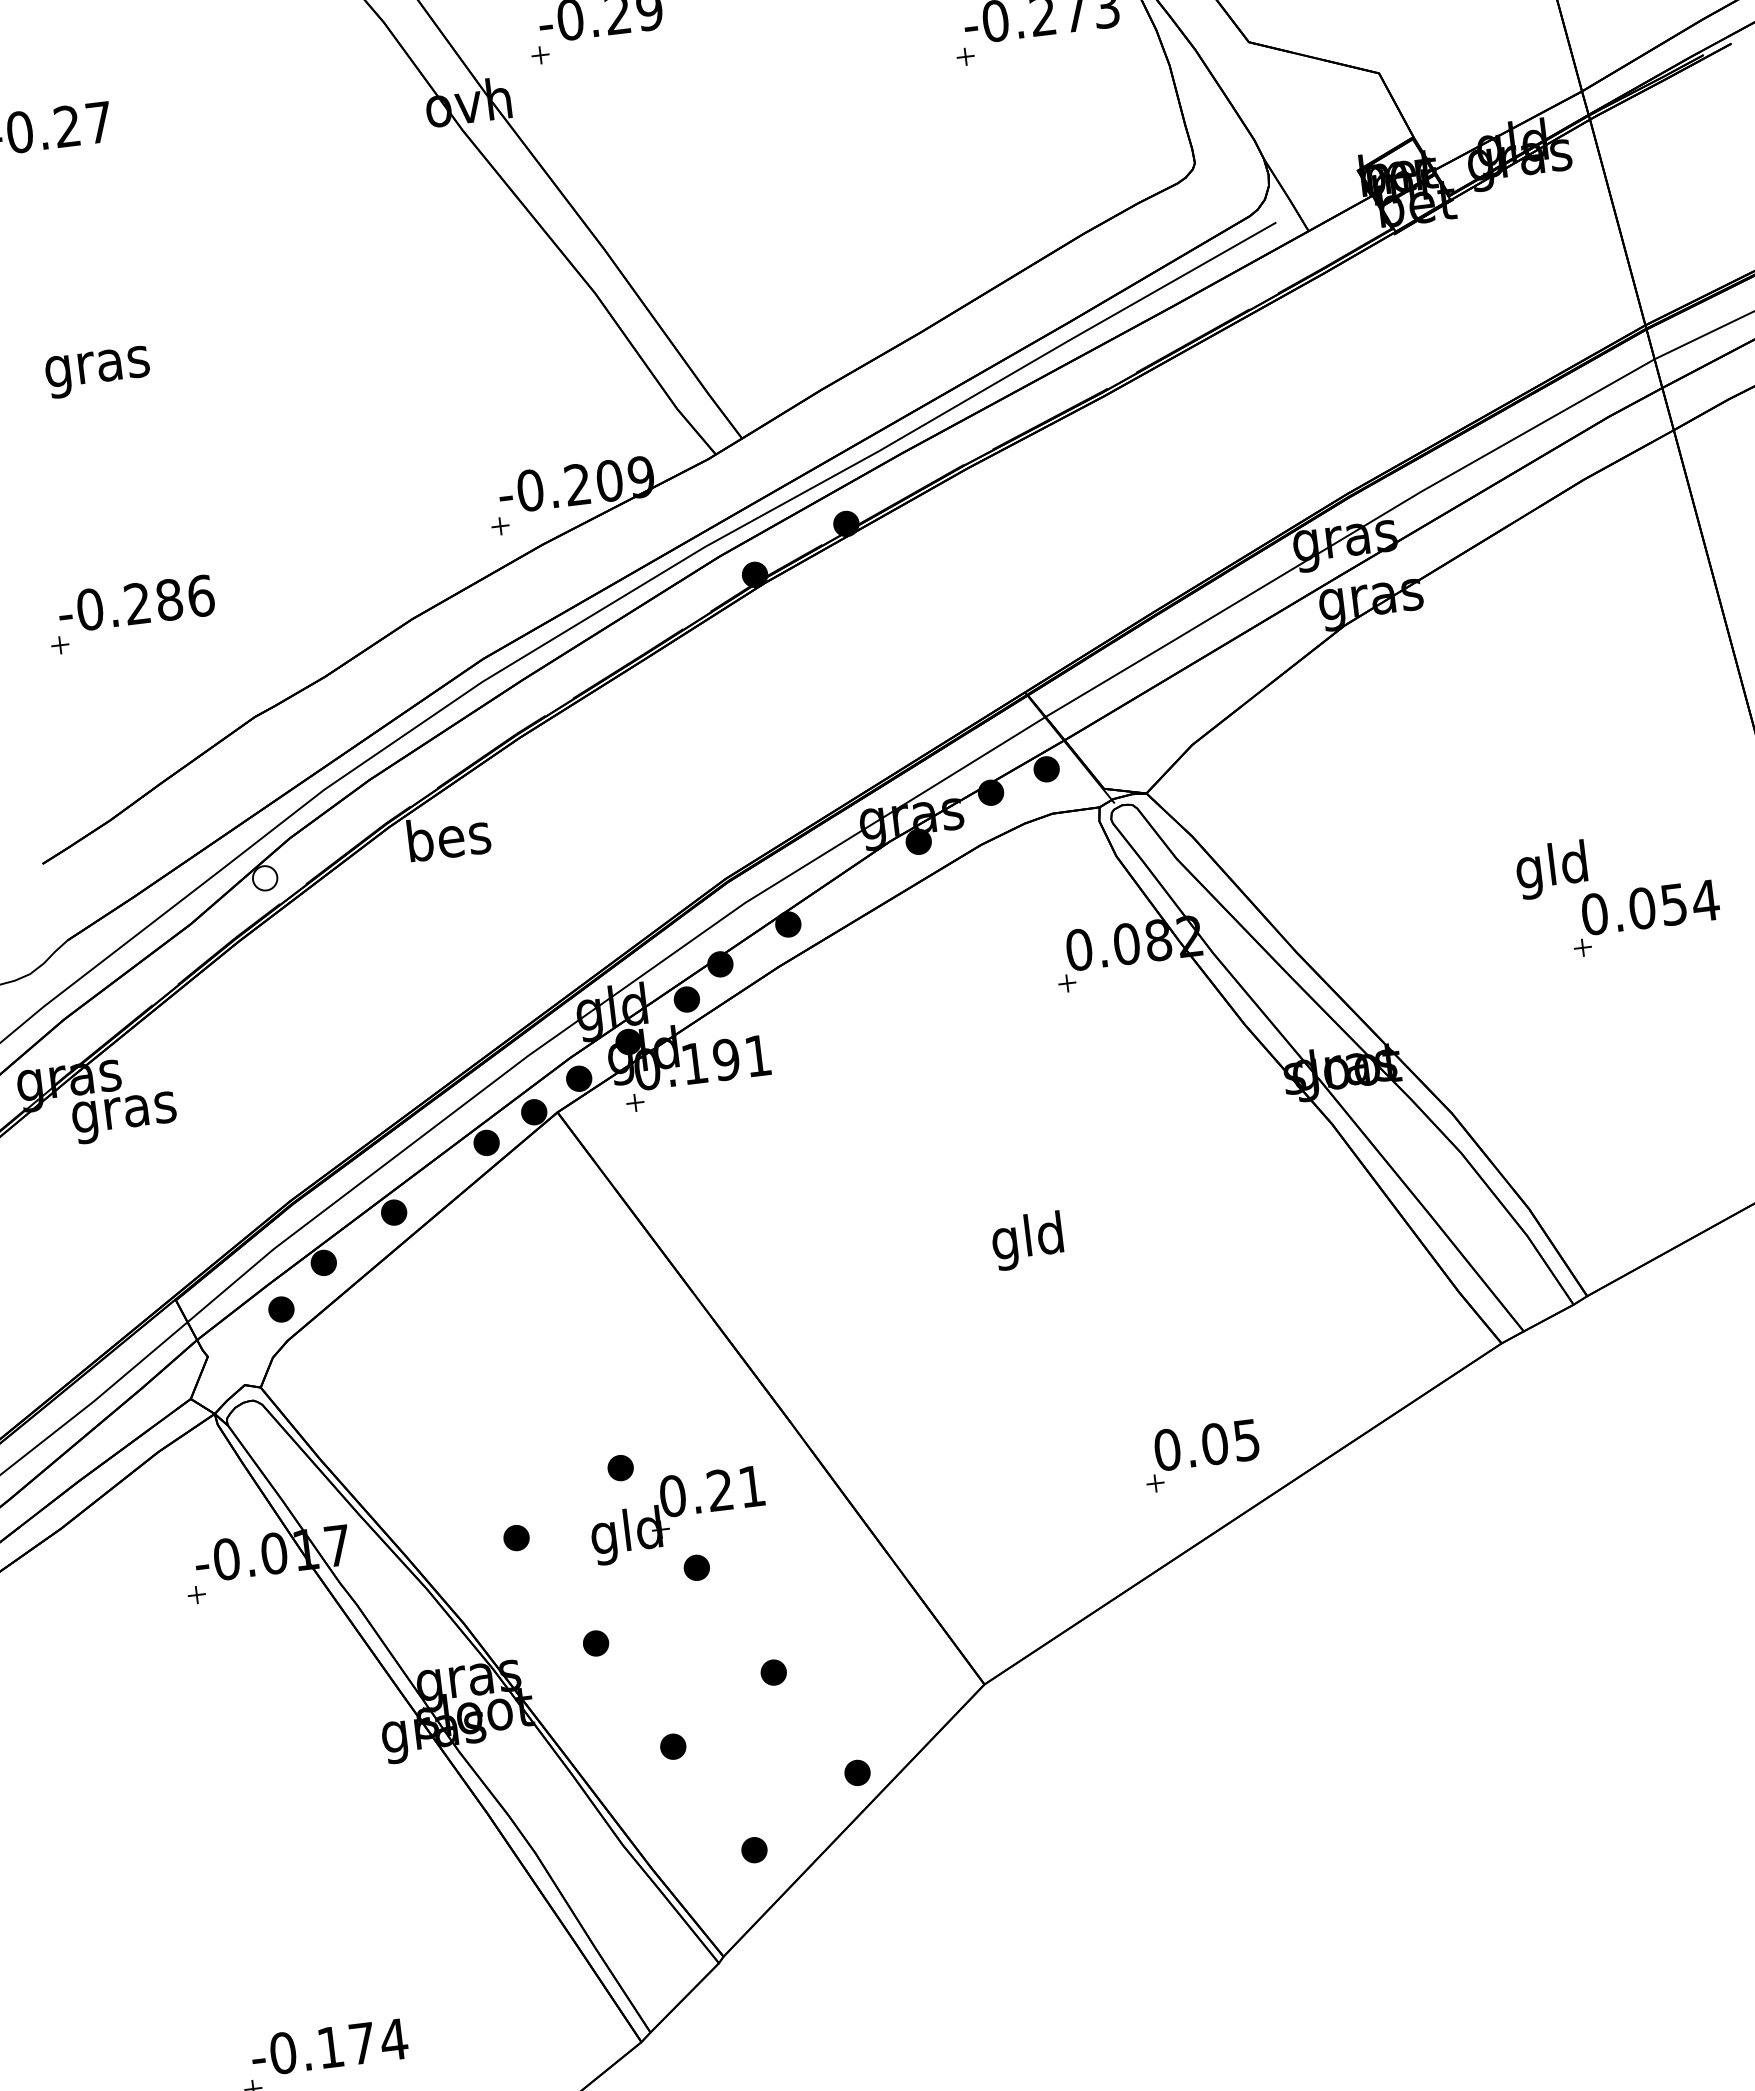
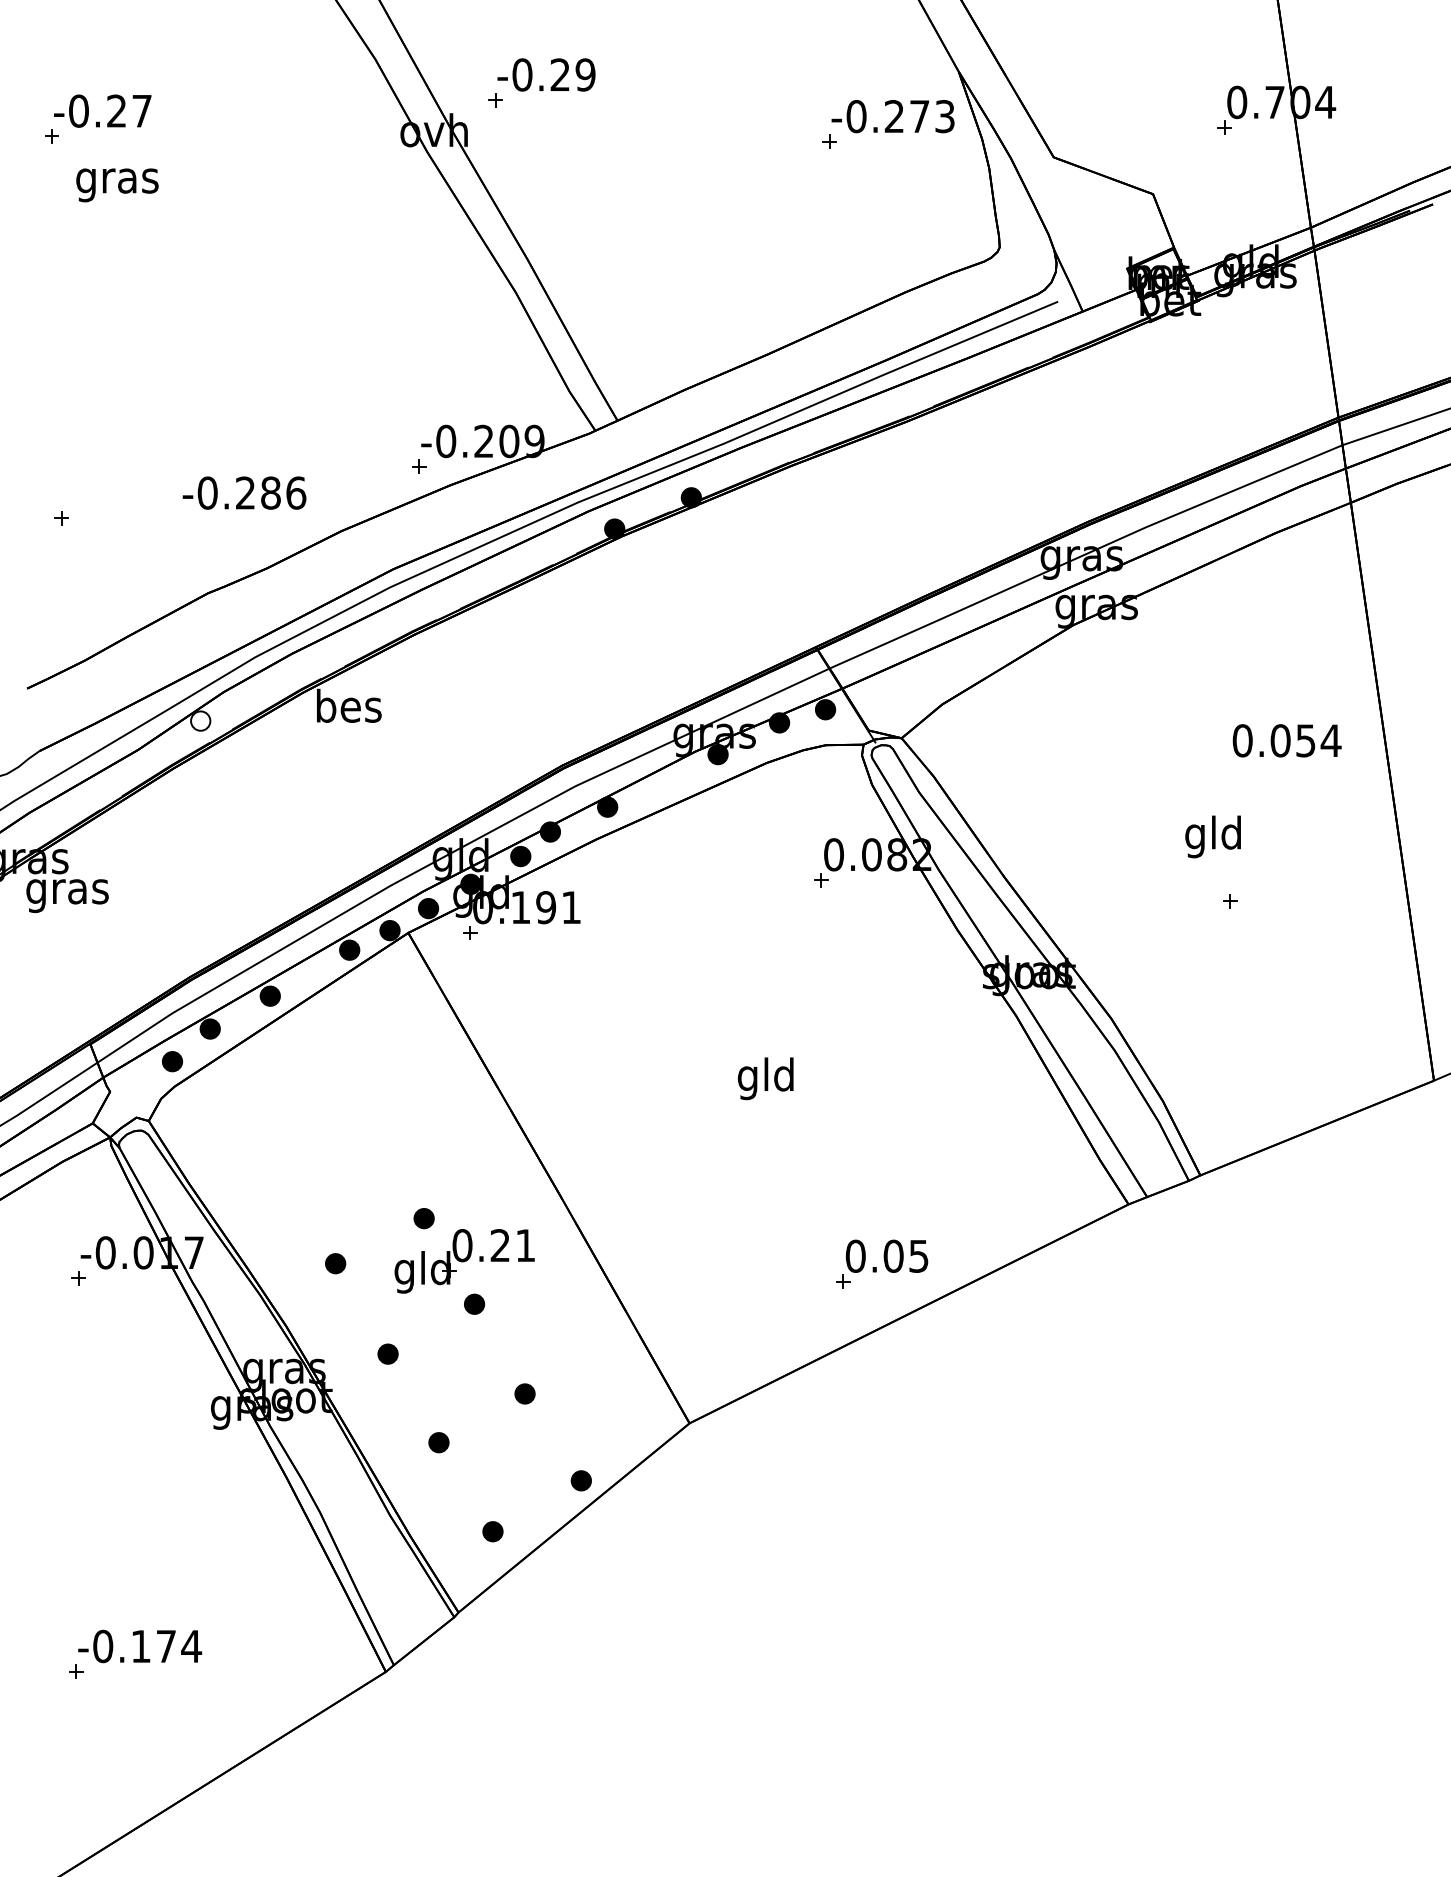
text: (98, 372) -> (117, 185), moved
text: (136, 603) -> (244, 492), moved
text: (1649, 907) -> (1286, 740), moved

